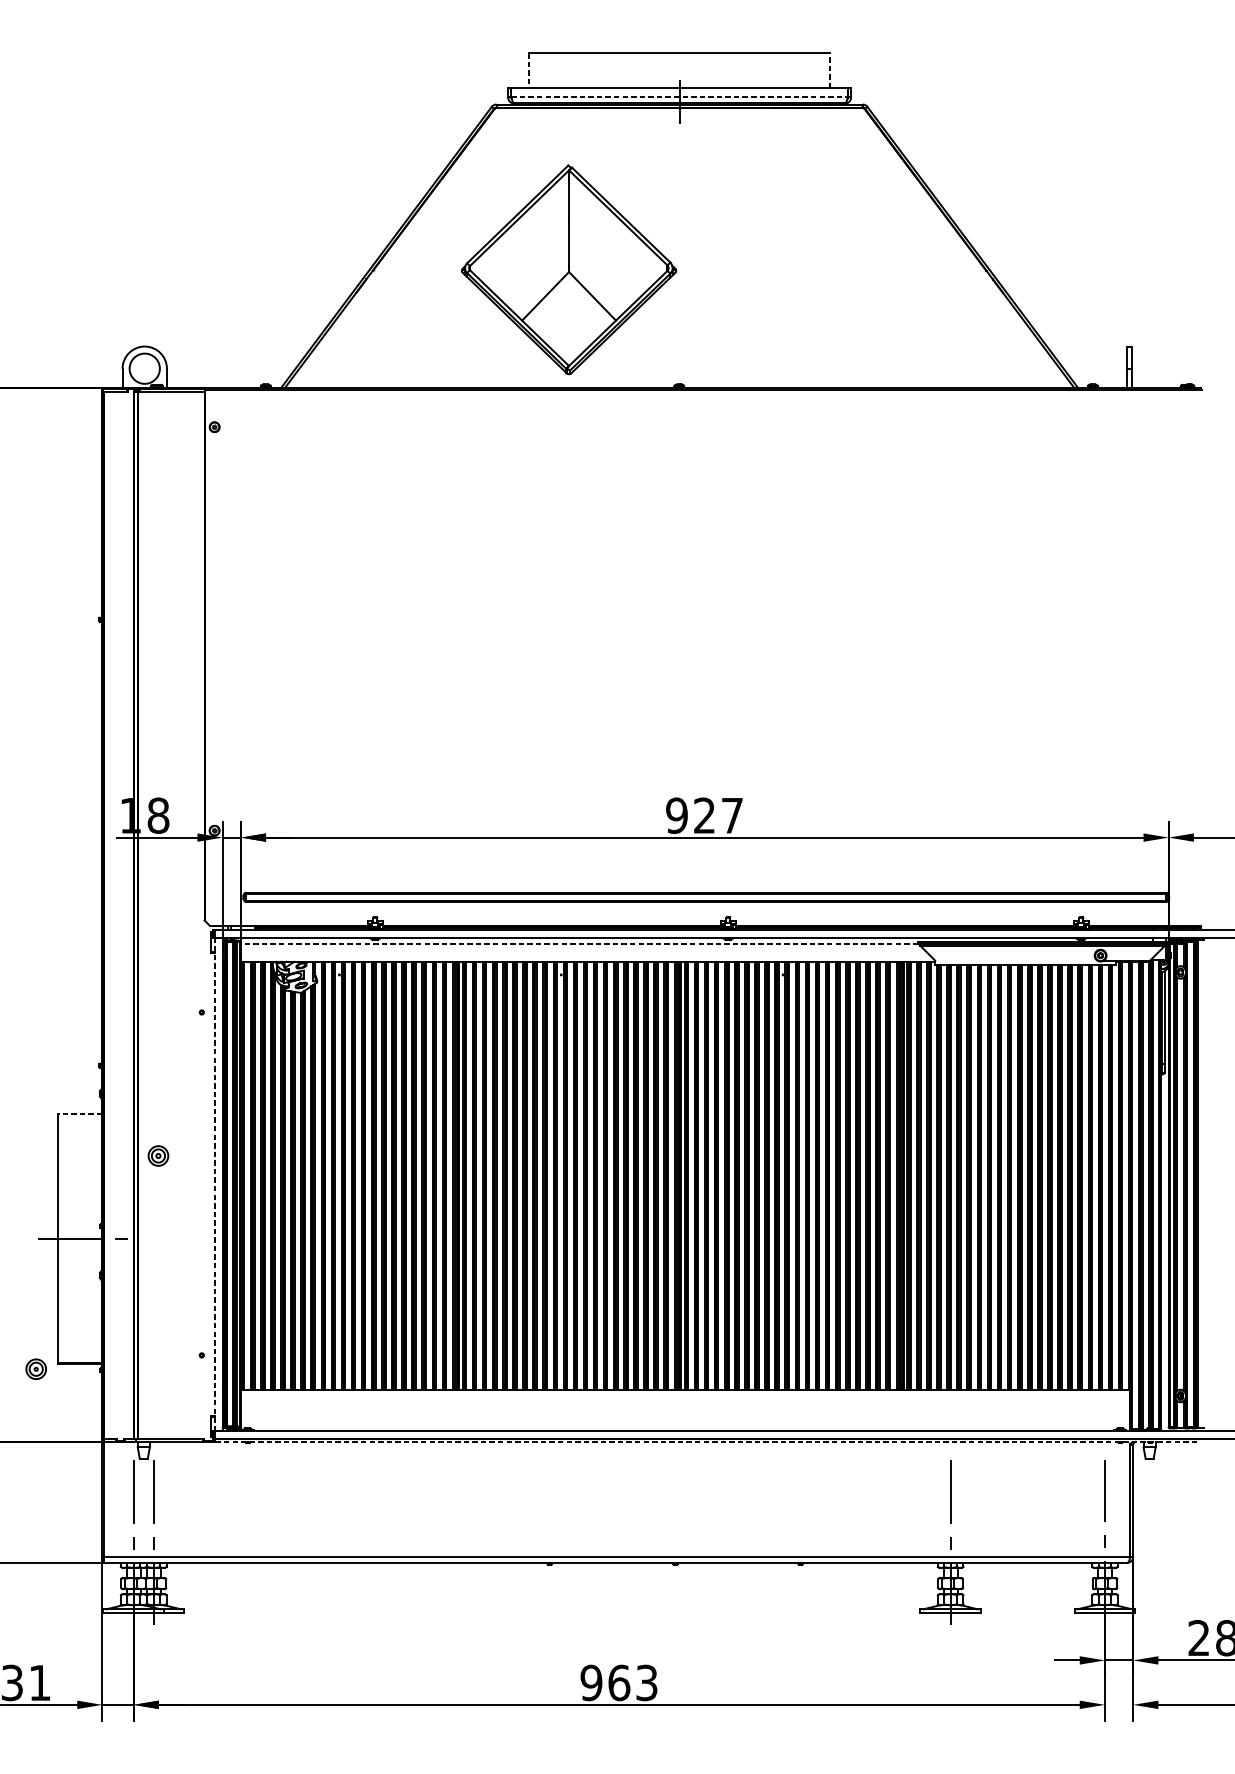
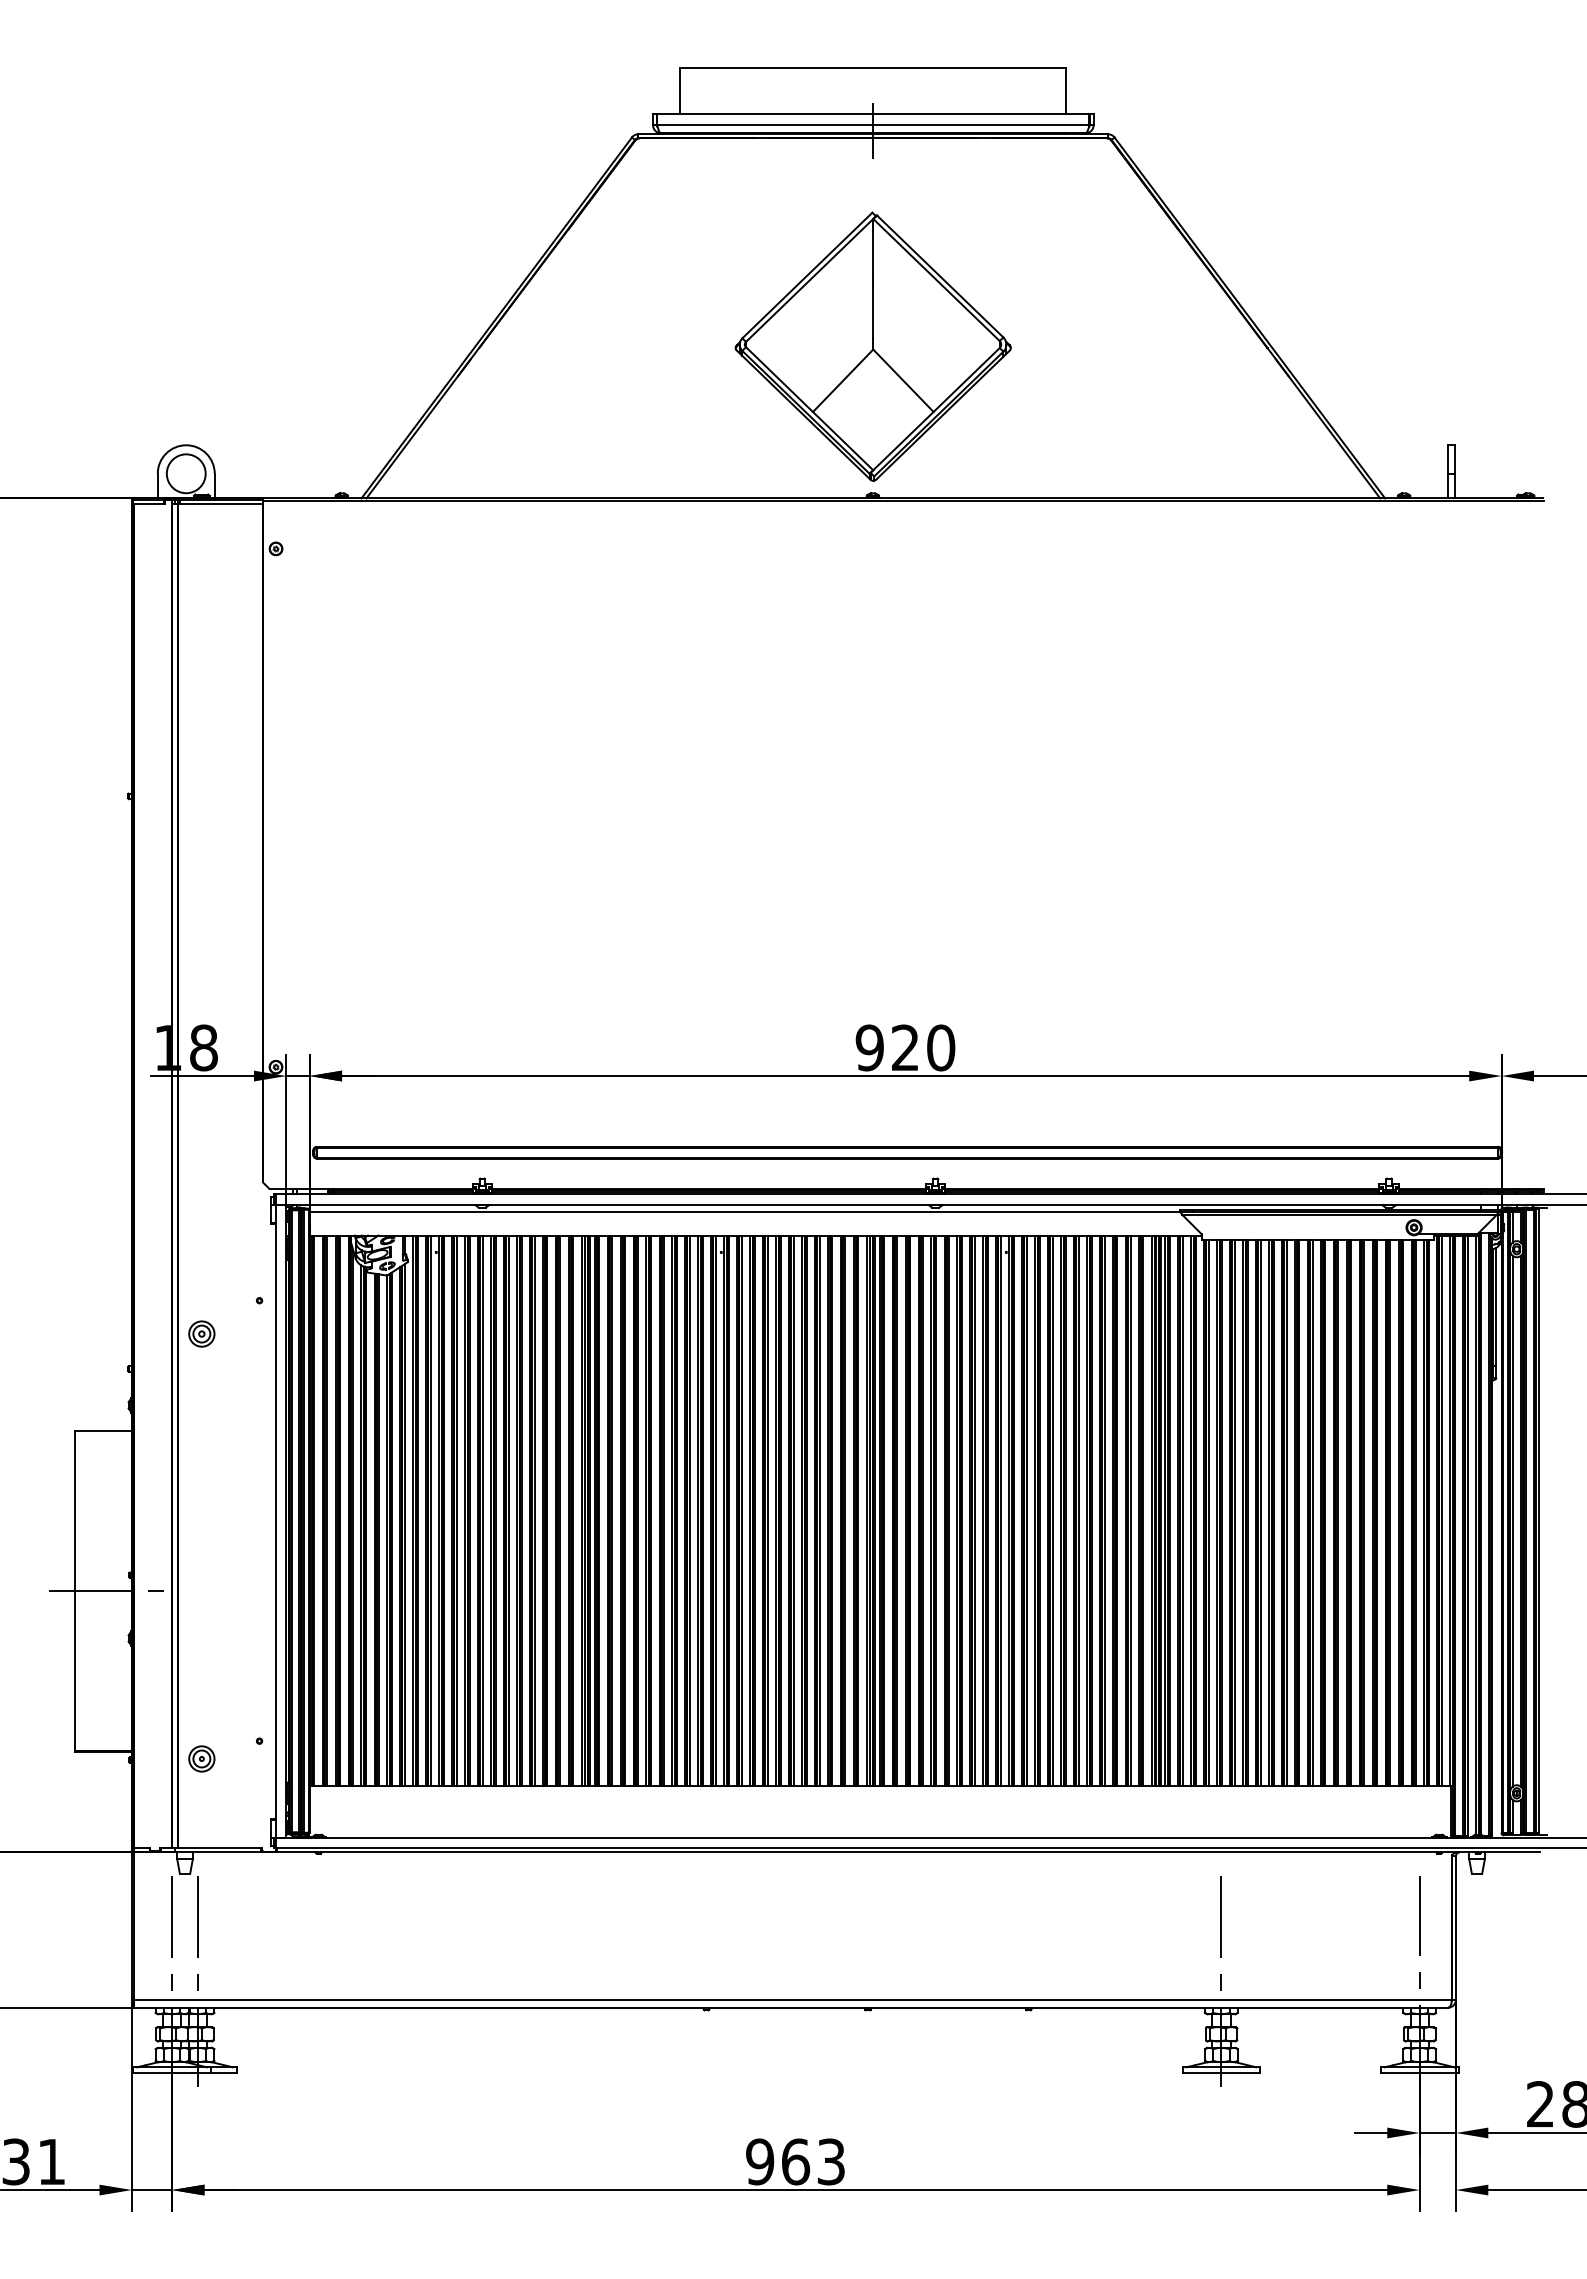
line: (529, 70) -> (680, 90), dashed -> solid
line: (830, 70) -> (1066, 90), dashed -> solid
line: (679, 97) -> (873, 125), dashed -> solid
part: (568, 269) -> (872, 346), moved
text: (732, 815) -> (941, 1047), 927 -> 920
line: (579, 943) -> (744, 1212), dashed -> solid
line: (80, 1113) -> (103, 1430), dashed -> solid
part: (158, 1155) -> (201, 1333), moved
line: (214, 1184) -> (275, 1521), dashed -> solid
part: (35, 1368) -> (201, 1758), moved
line: (707, 1442) -> (908, 1852), dashed -> solid

